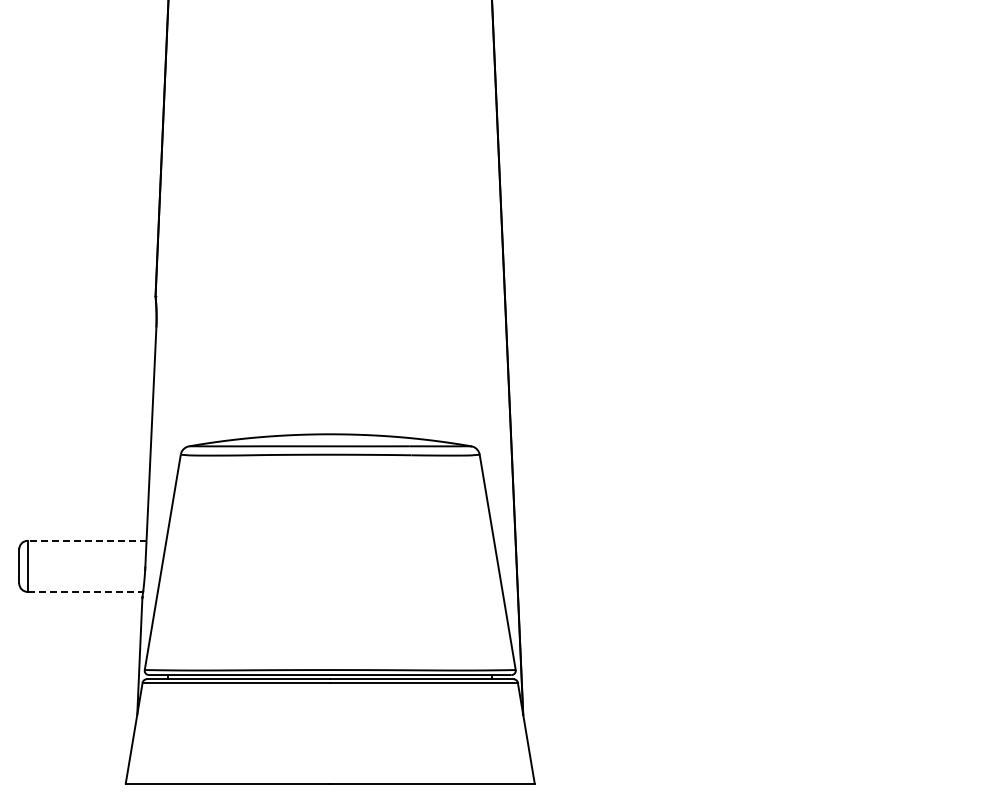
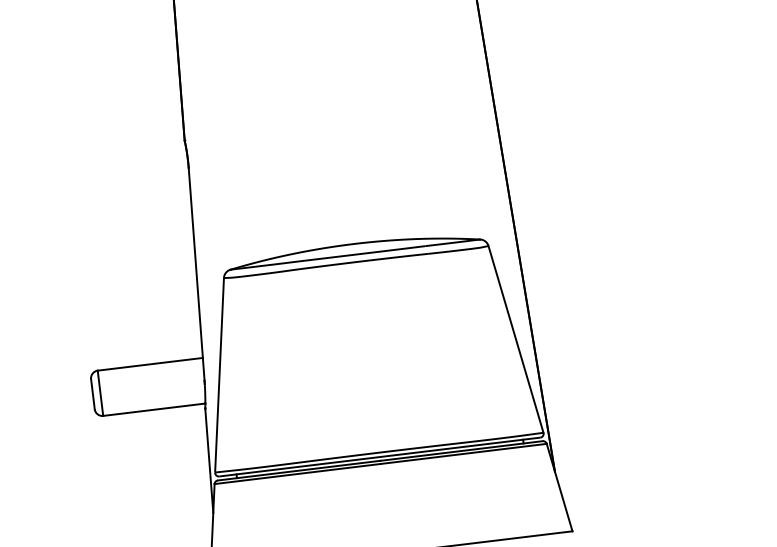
line: (86, 540) -> (149, 364), dashed -> solid
line: (85, 591) -> (154, 409), dashed -> solid

